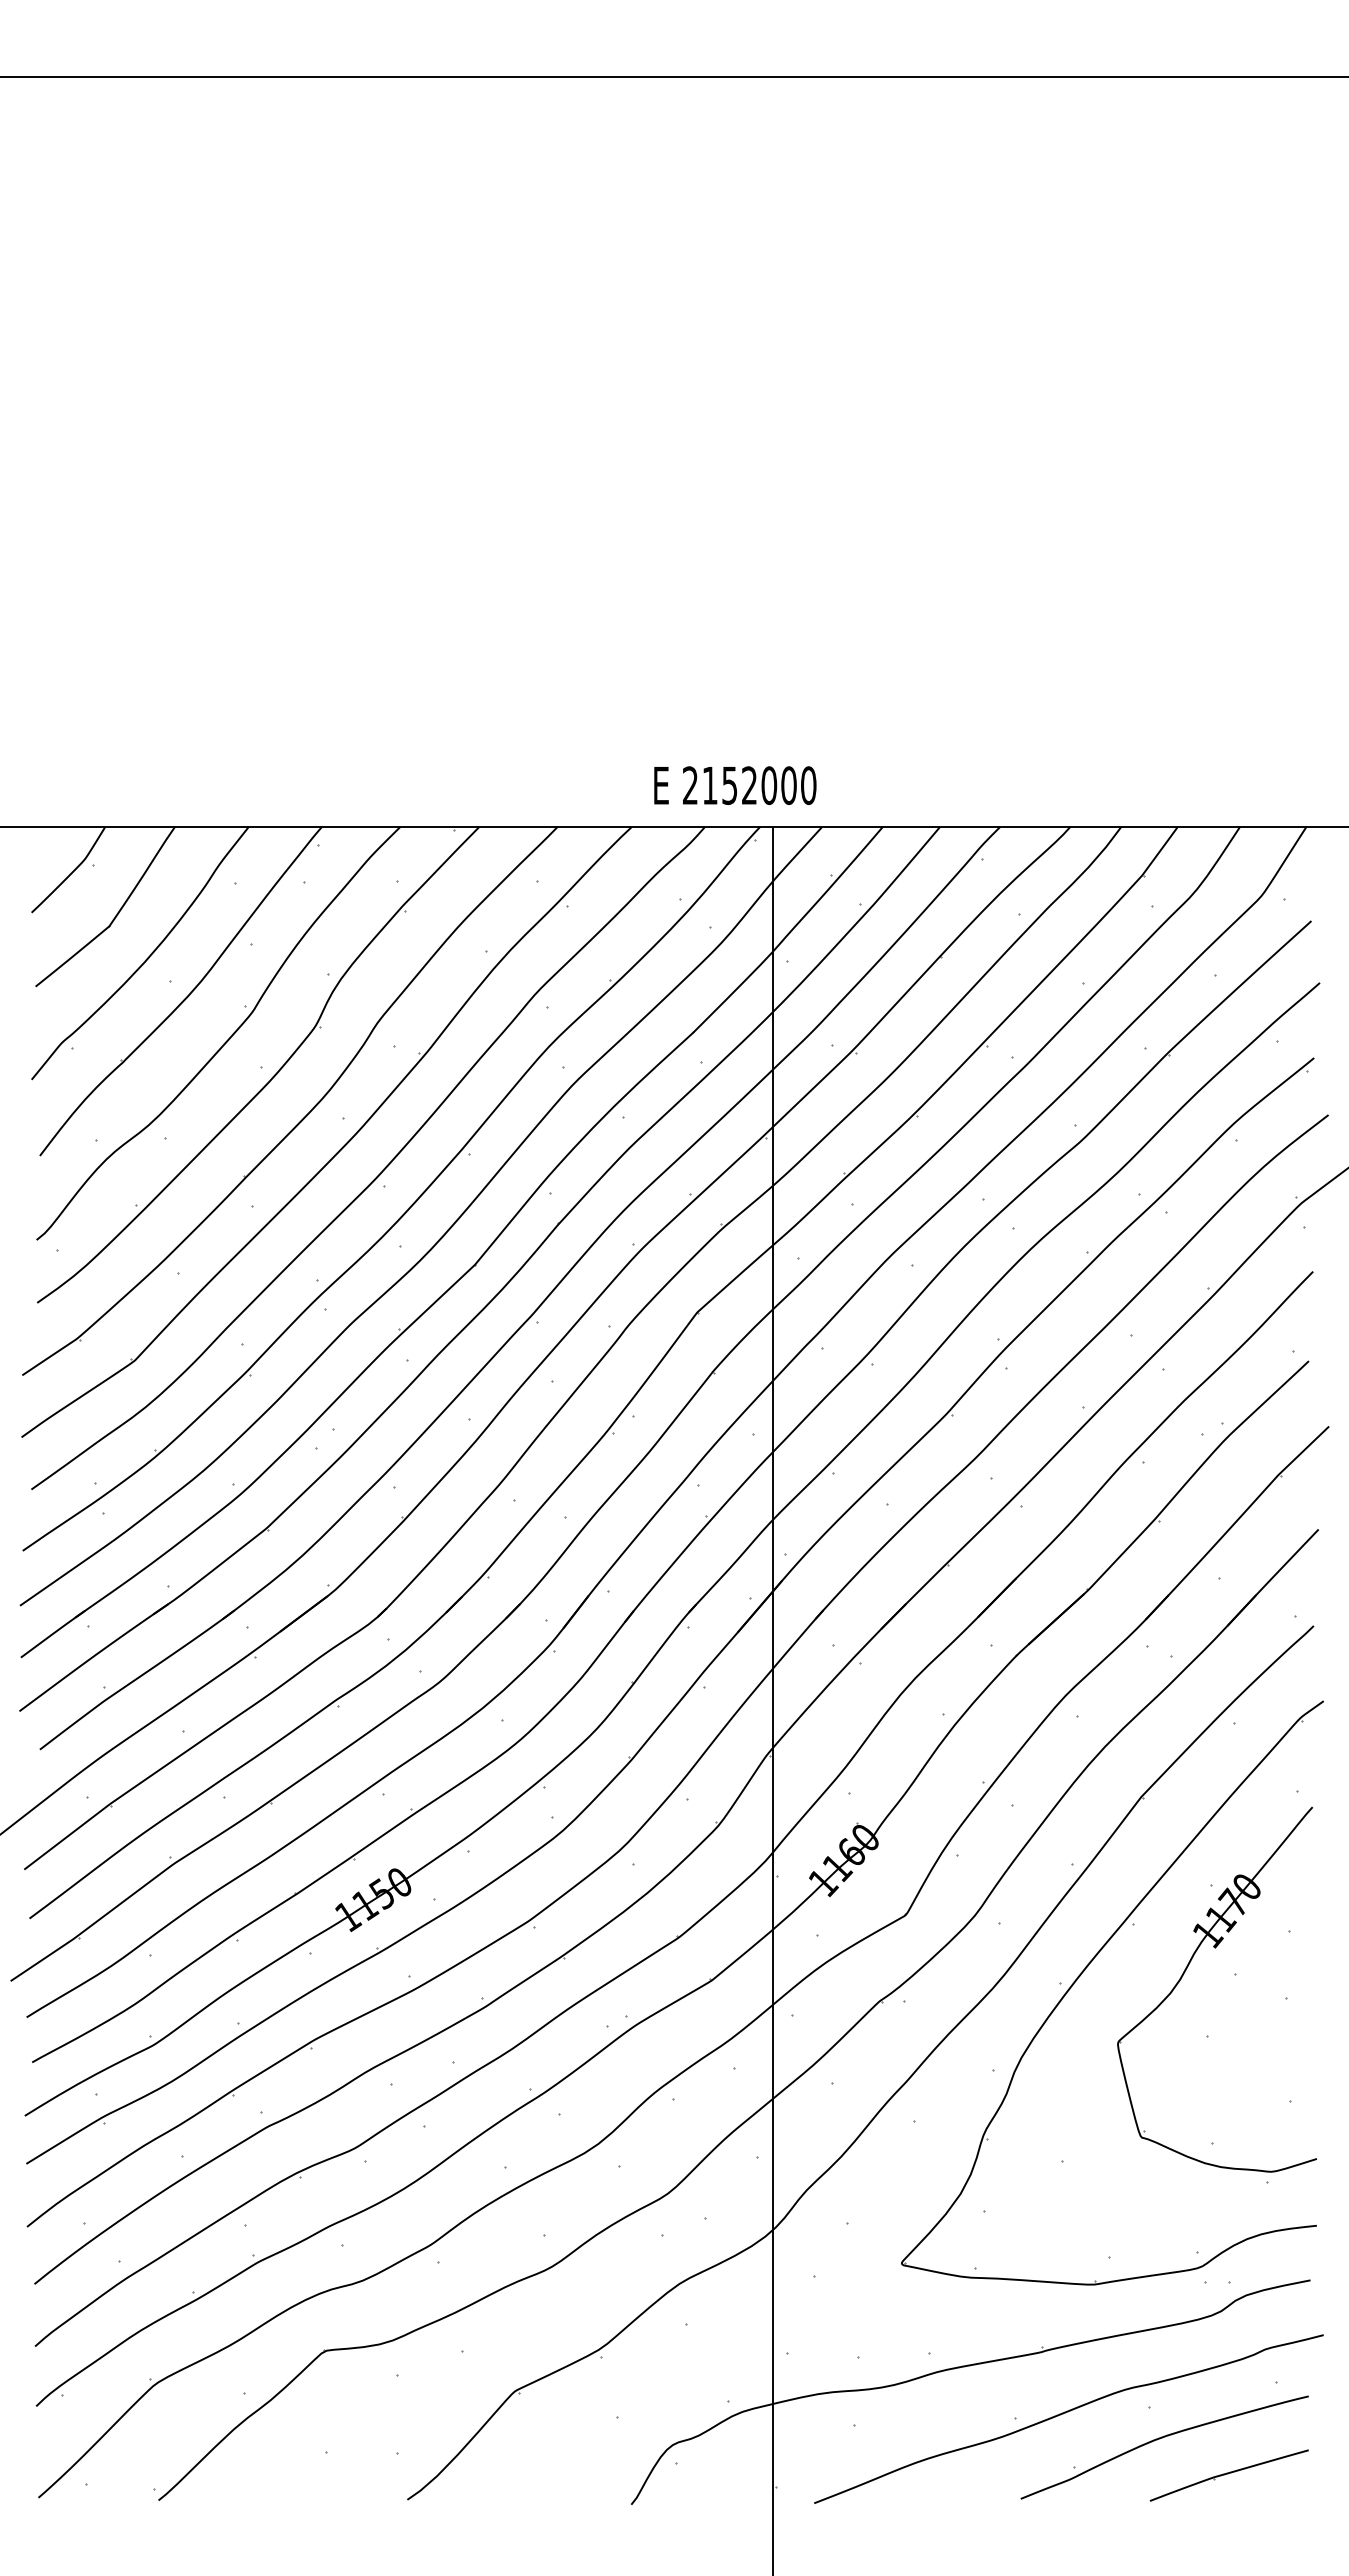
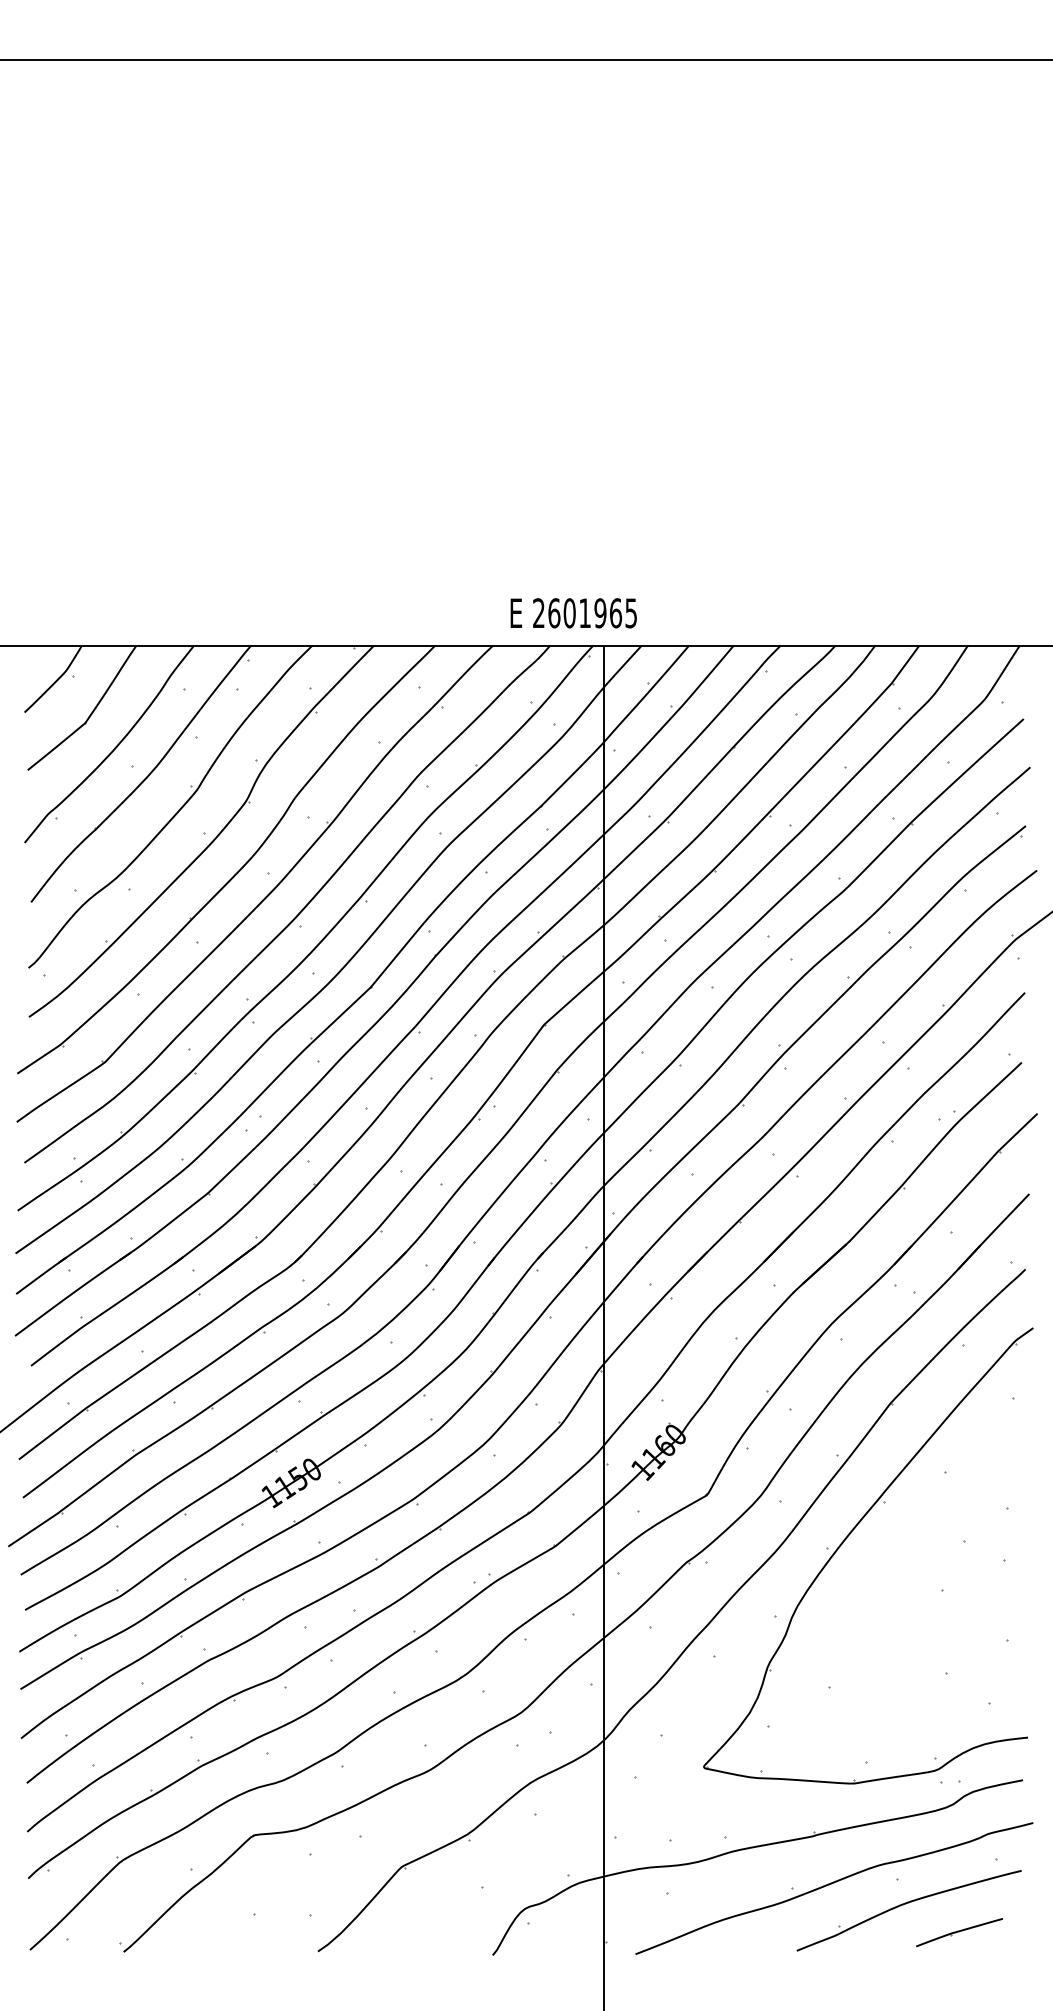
text: (759, 785) -> (592, 613), 2152000 -> 2601965
part: (1184, 1974) -> (924, 1541), removed
part: (1228, 2475) -> (959, 1932), size x0.7

